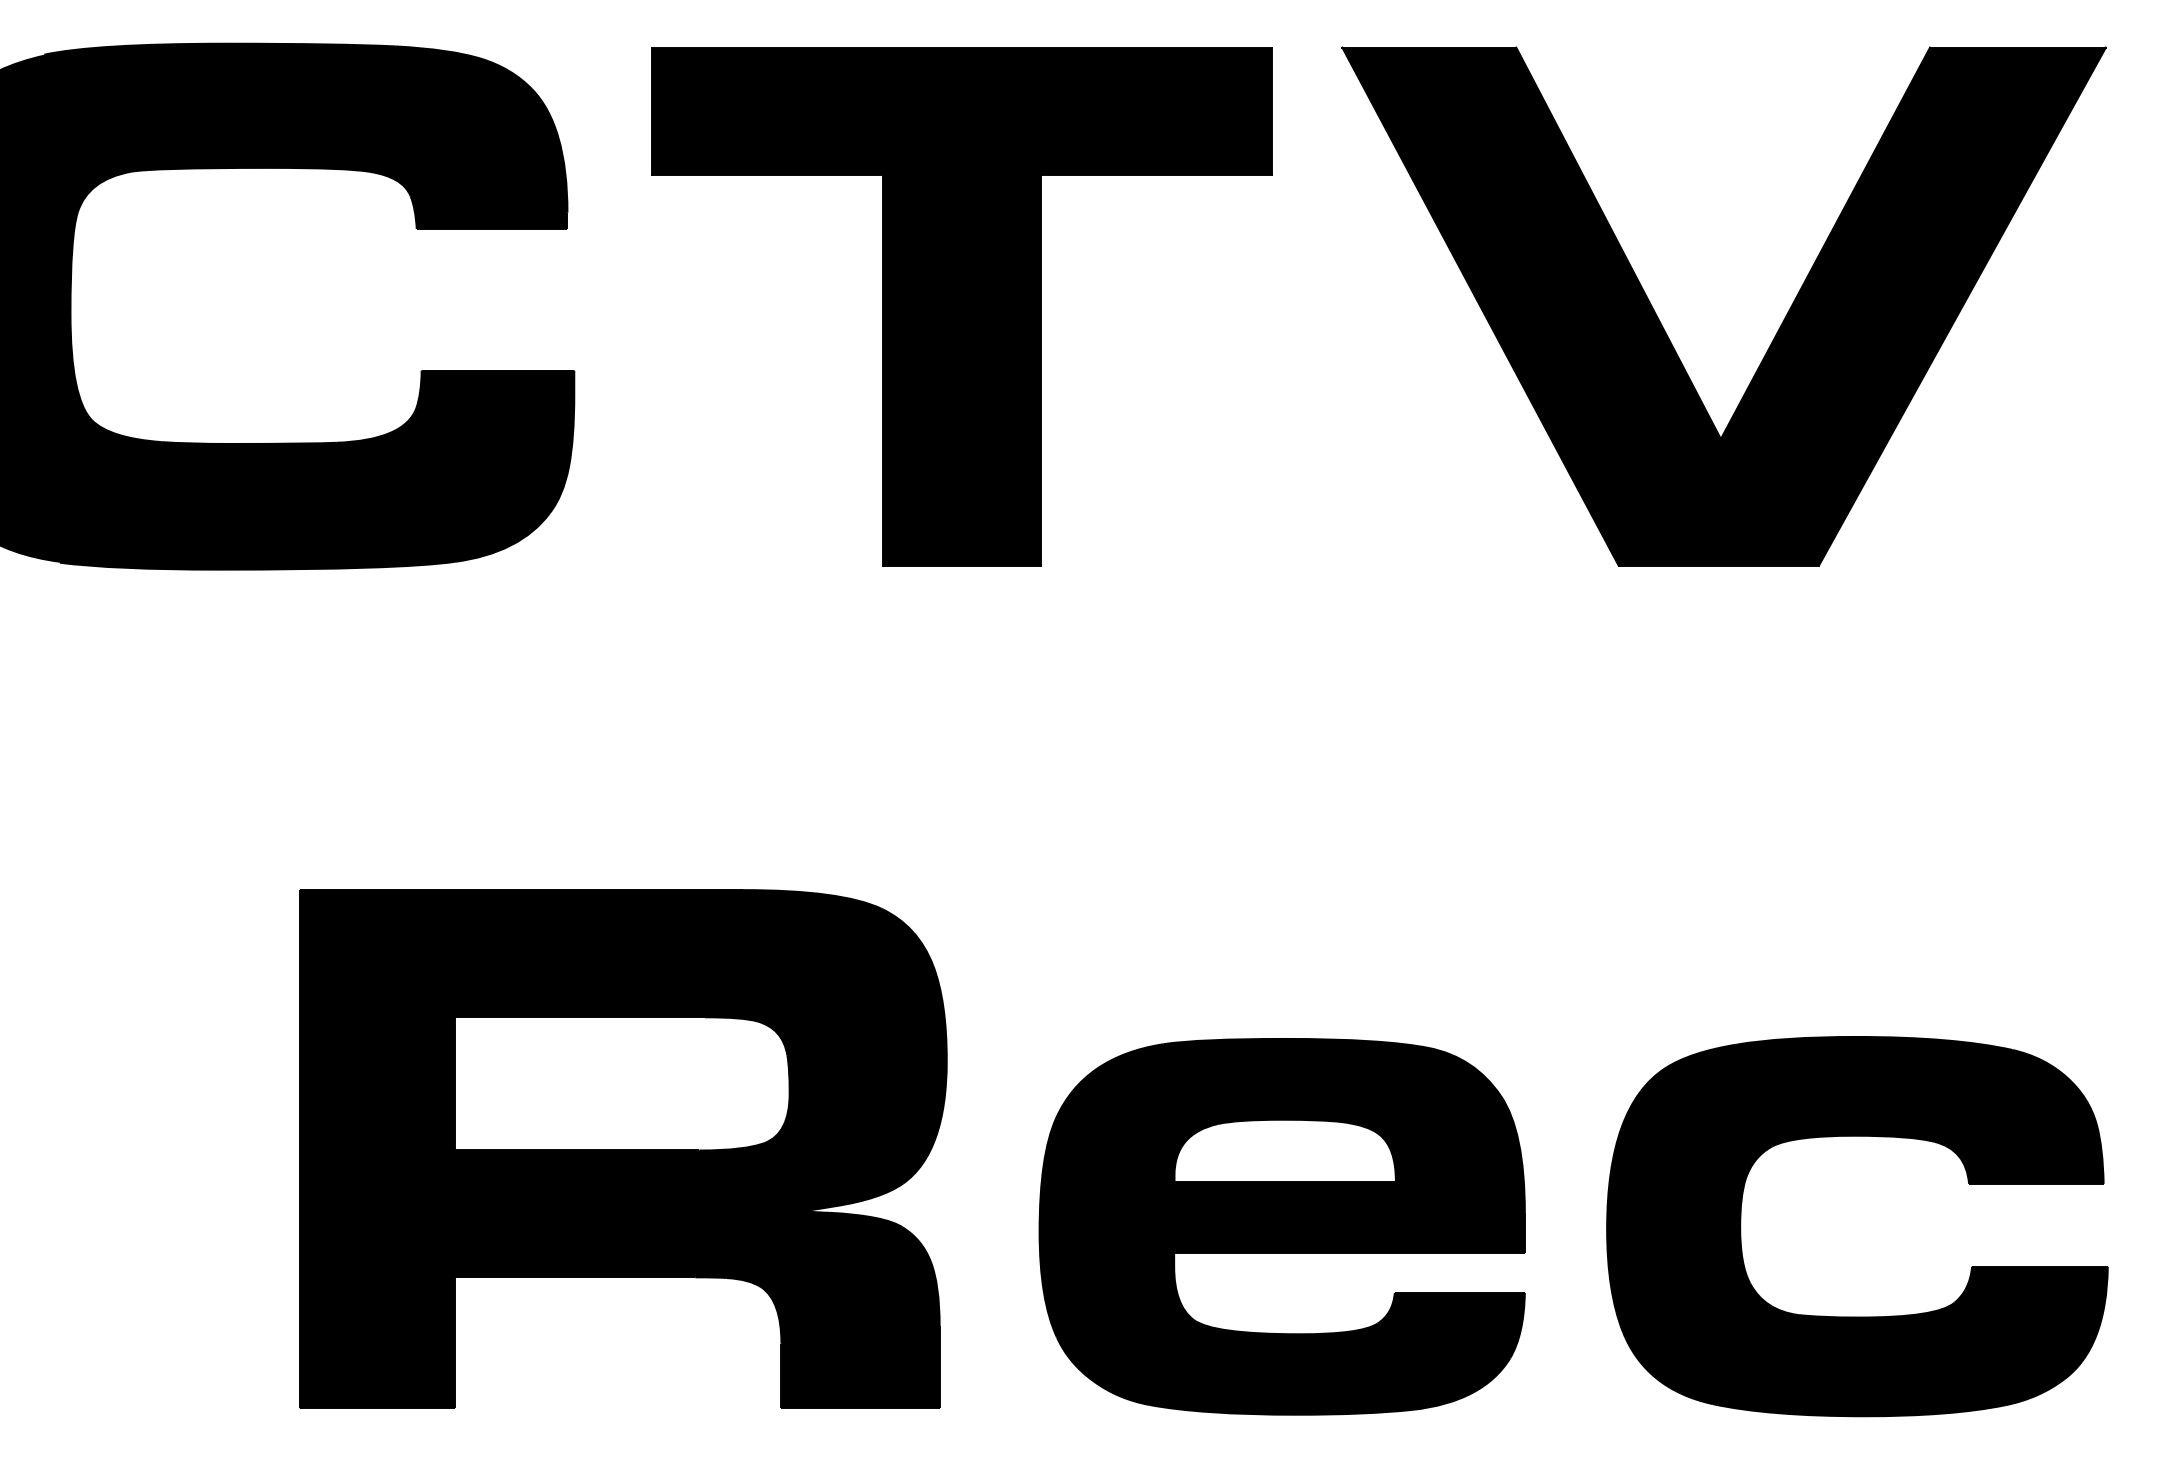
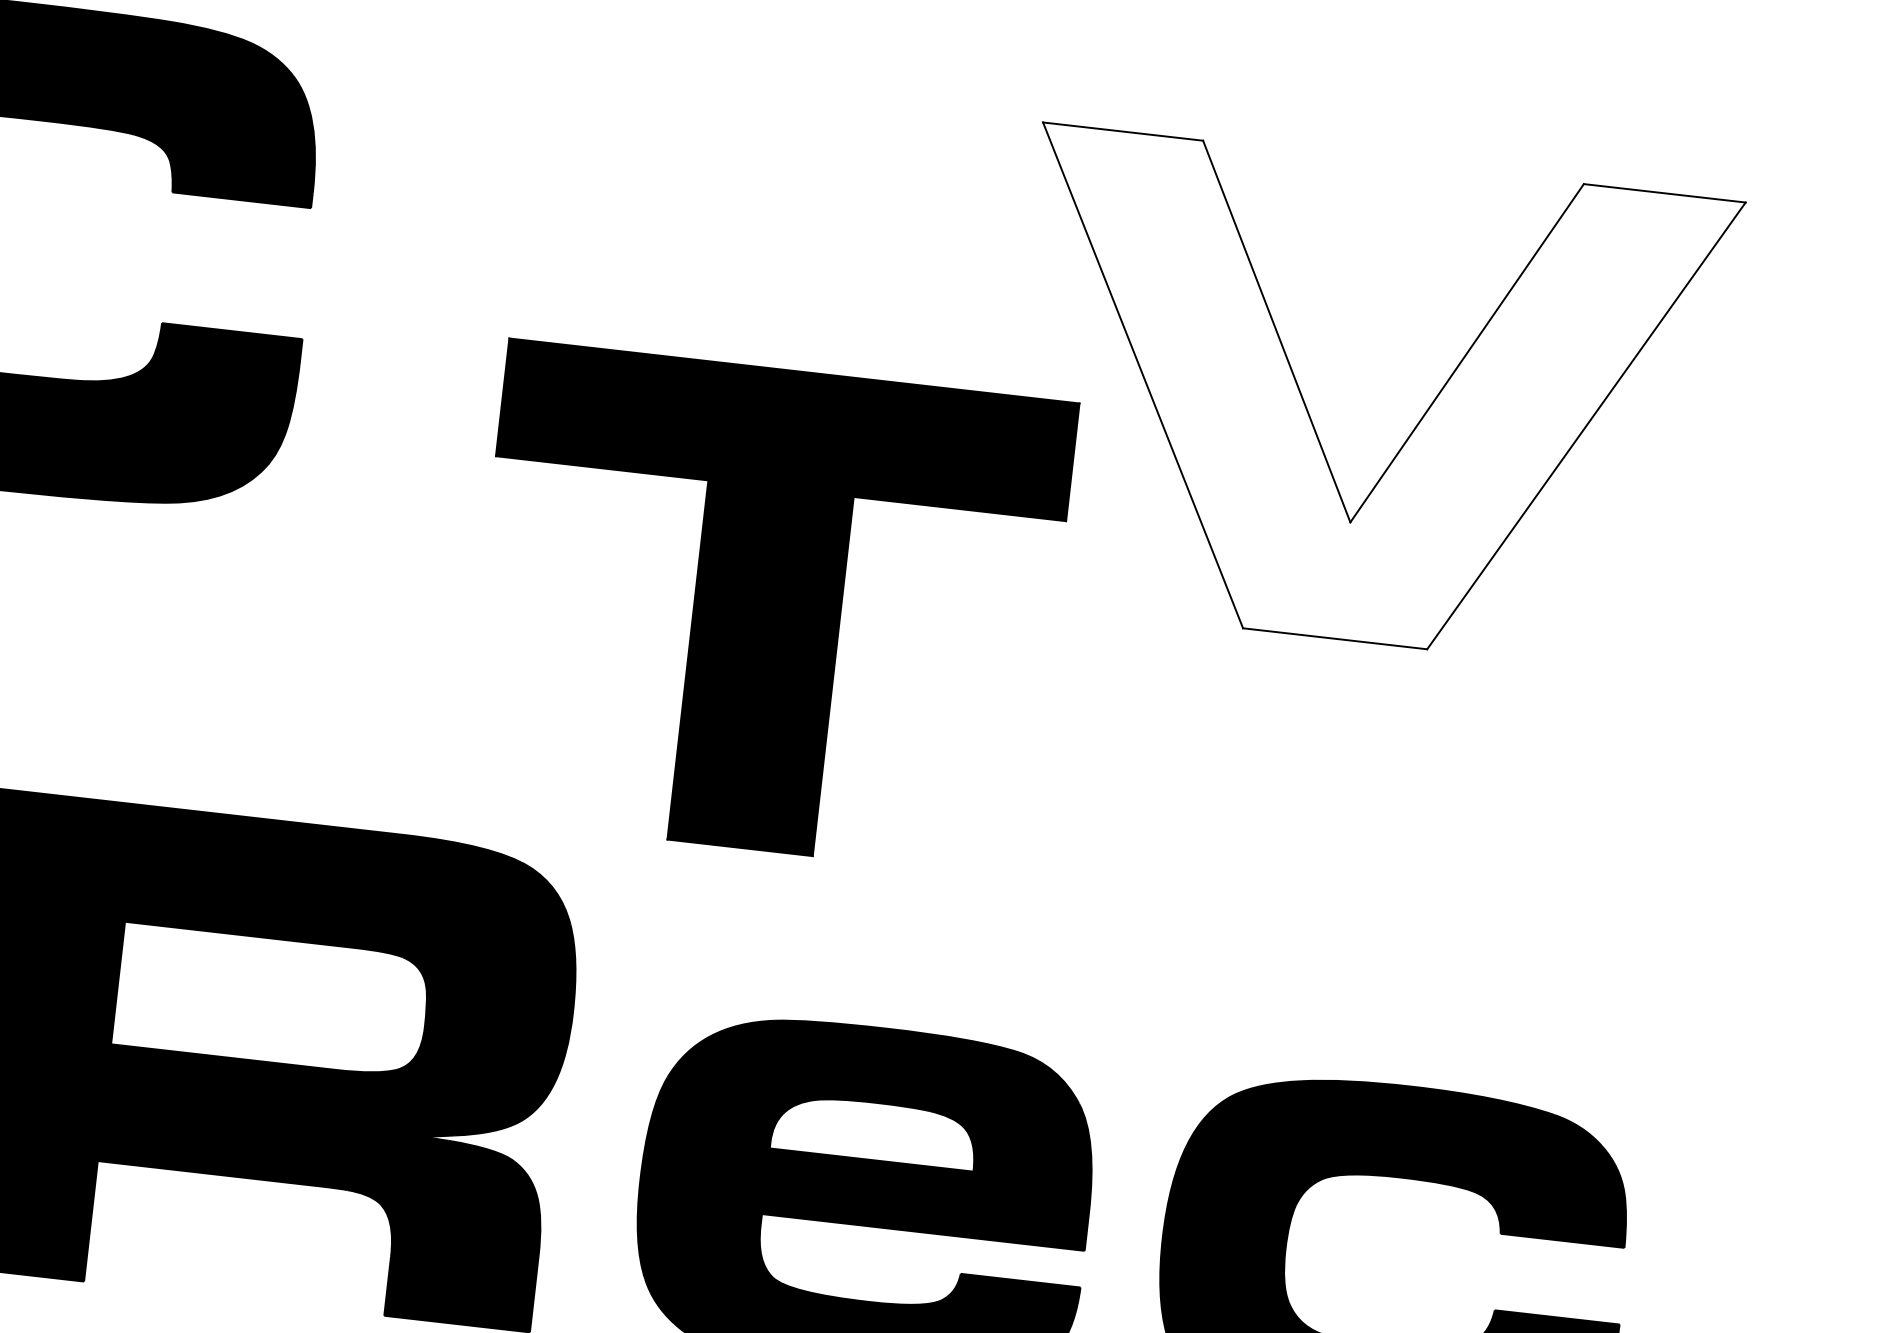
part: (961, 306) -> (766, 609), moved
fill: (1723, 306) -> (1366, 400), removed

